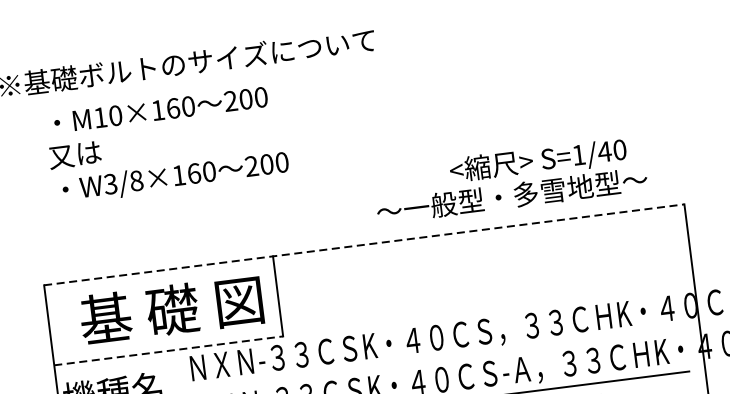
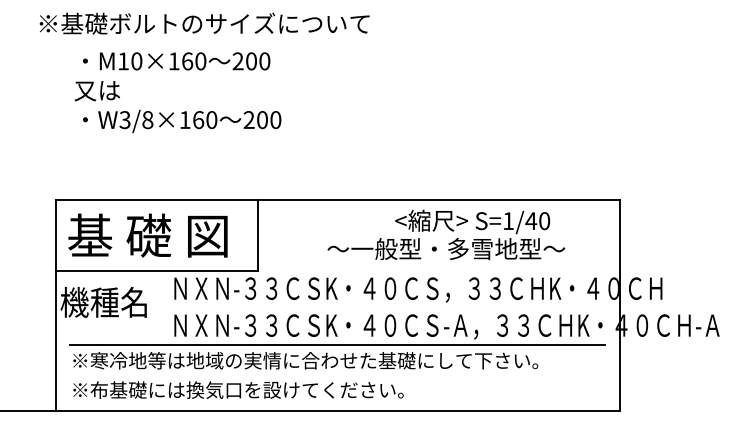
text: (510, 179) -> (446, 234), moved
line: (363, 245) -> (337, 200), dashed -> solid
text: (171, 309) -> (147, 235), moved
line: (169, 350) -> (157, 270), dashed -> solid

